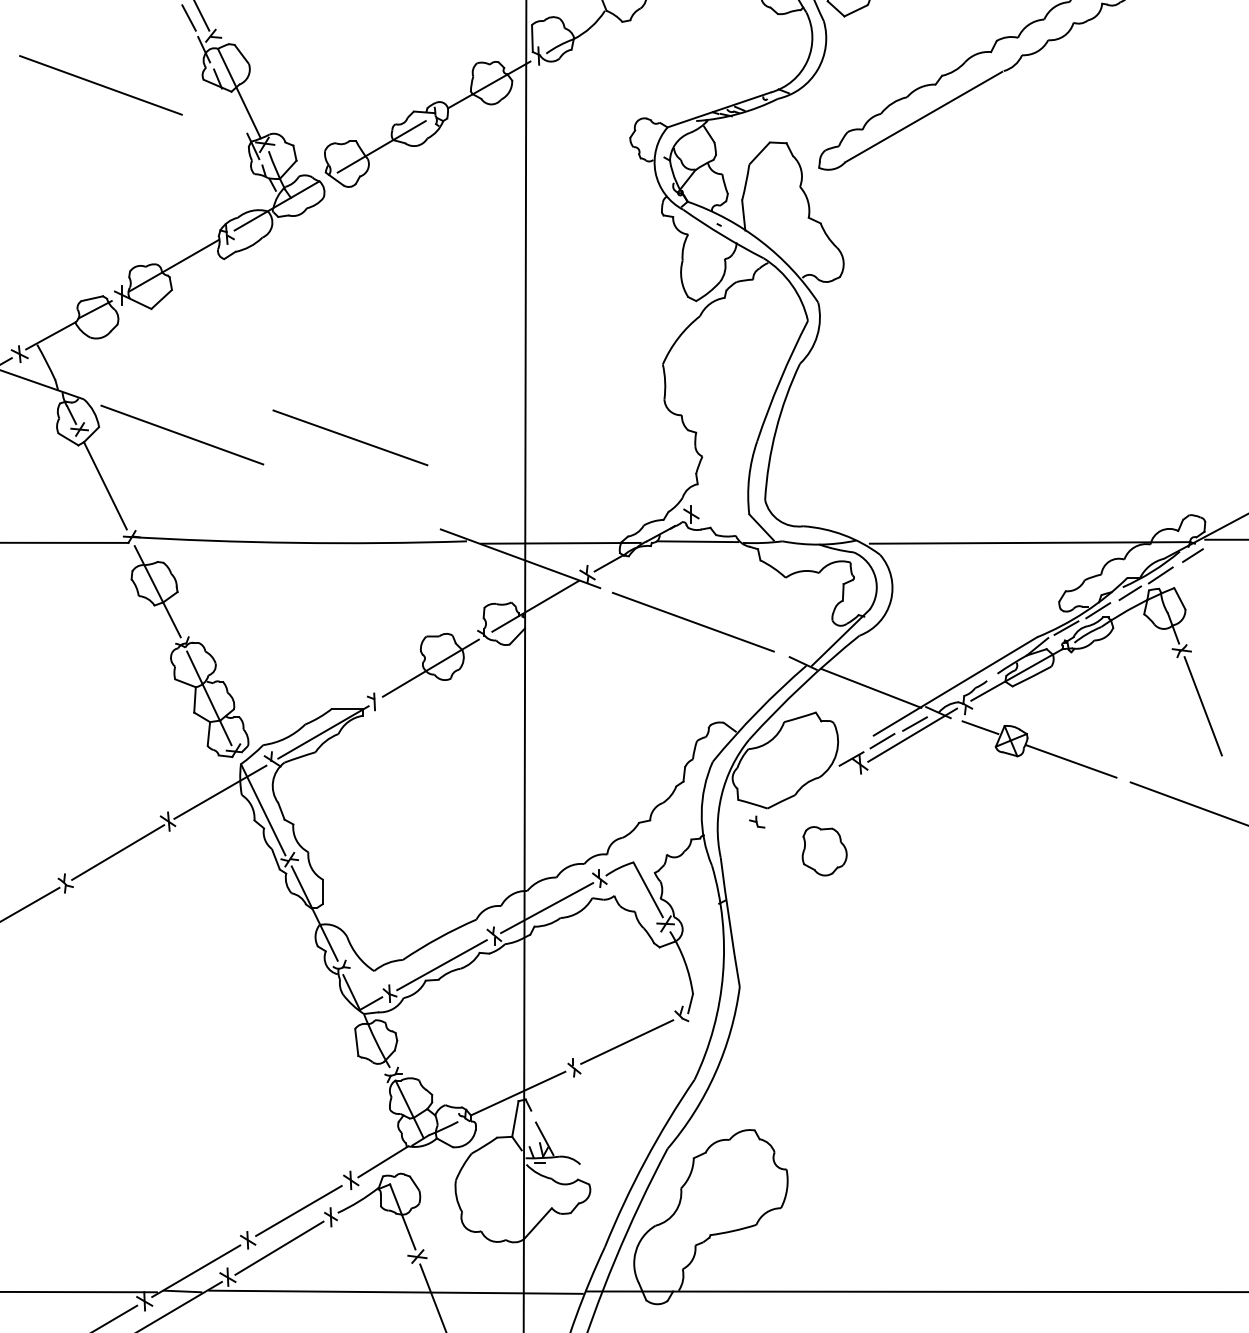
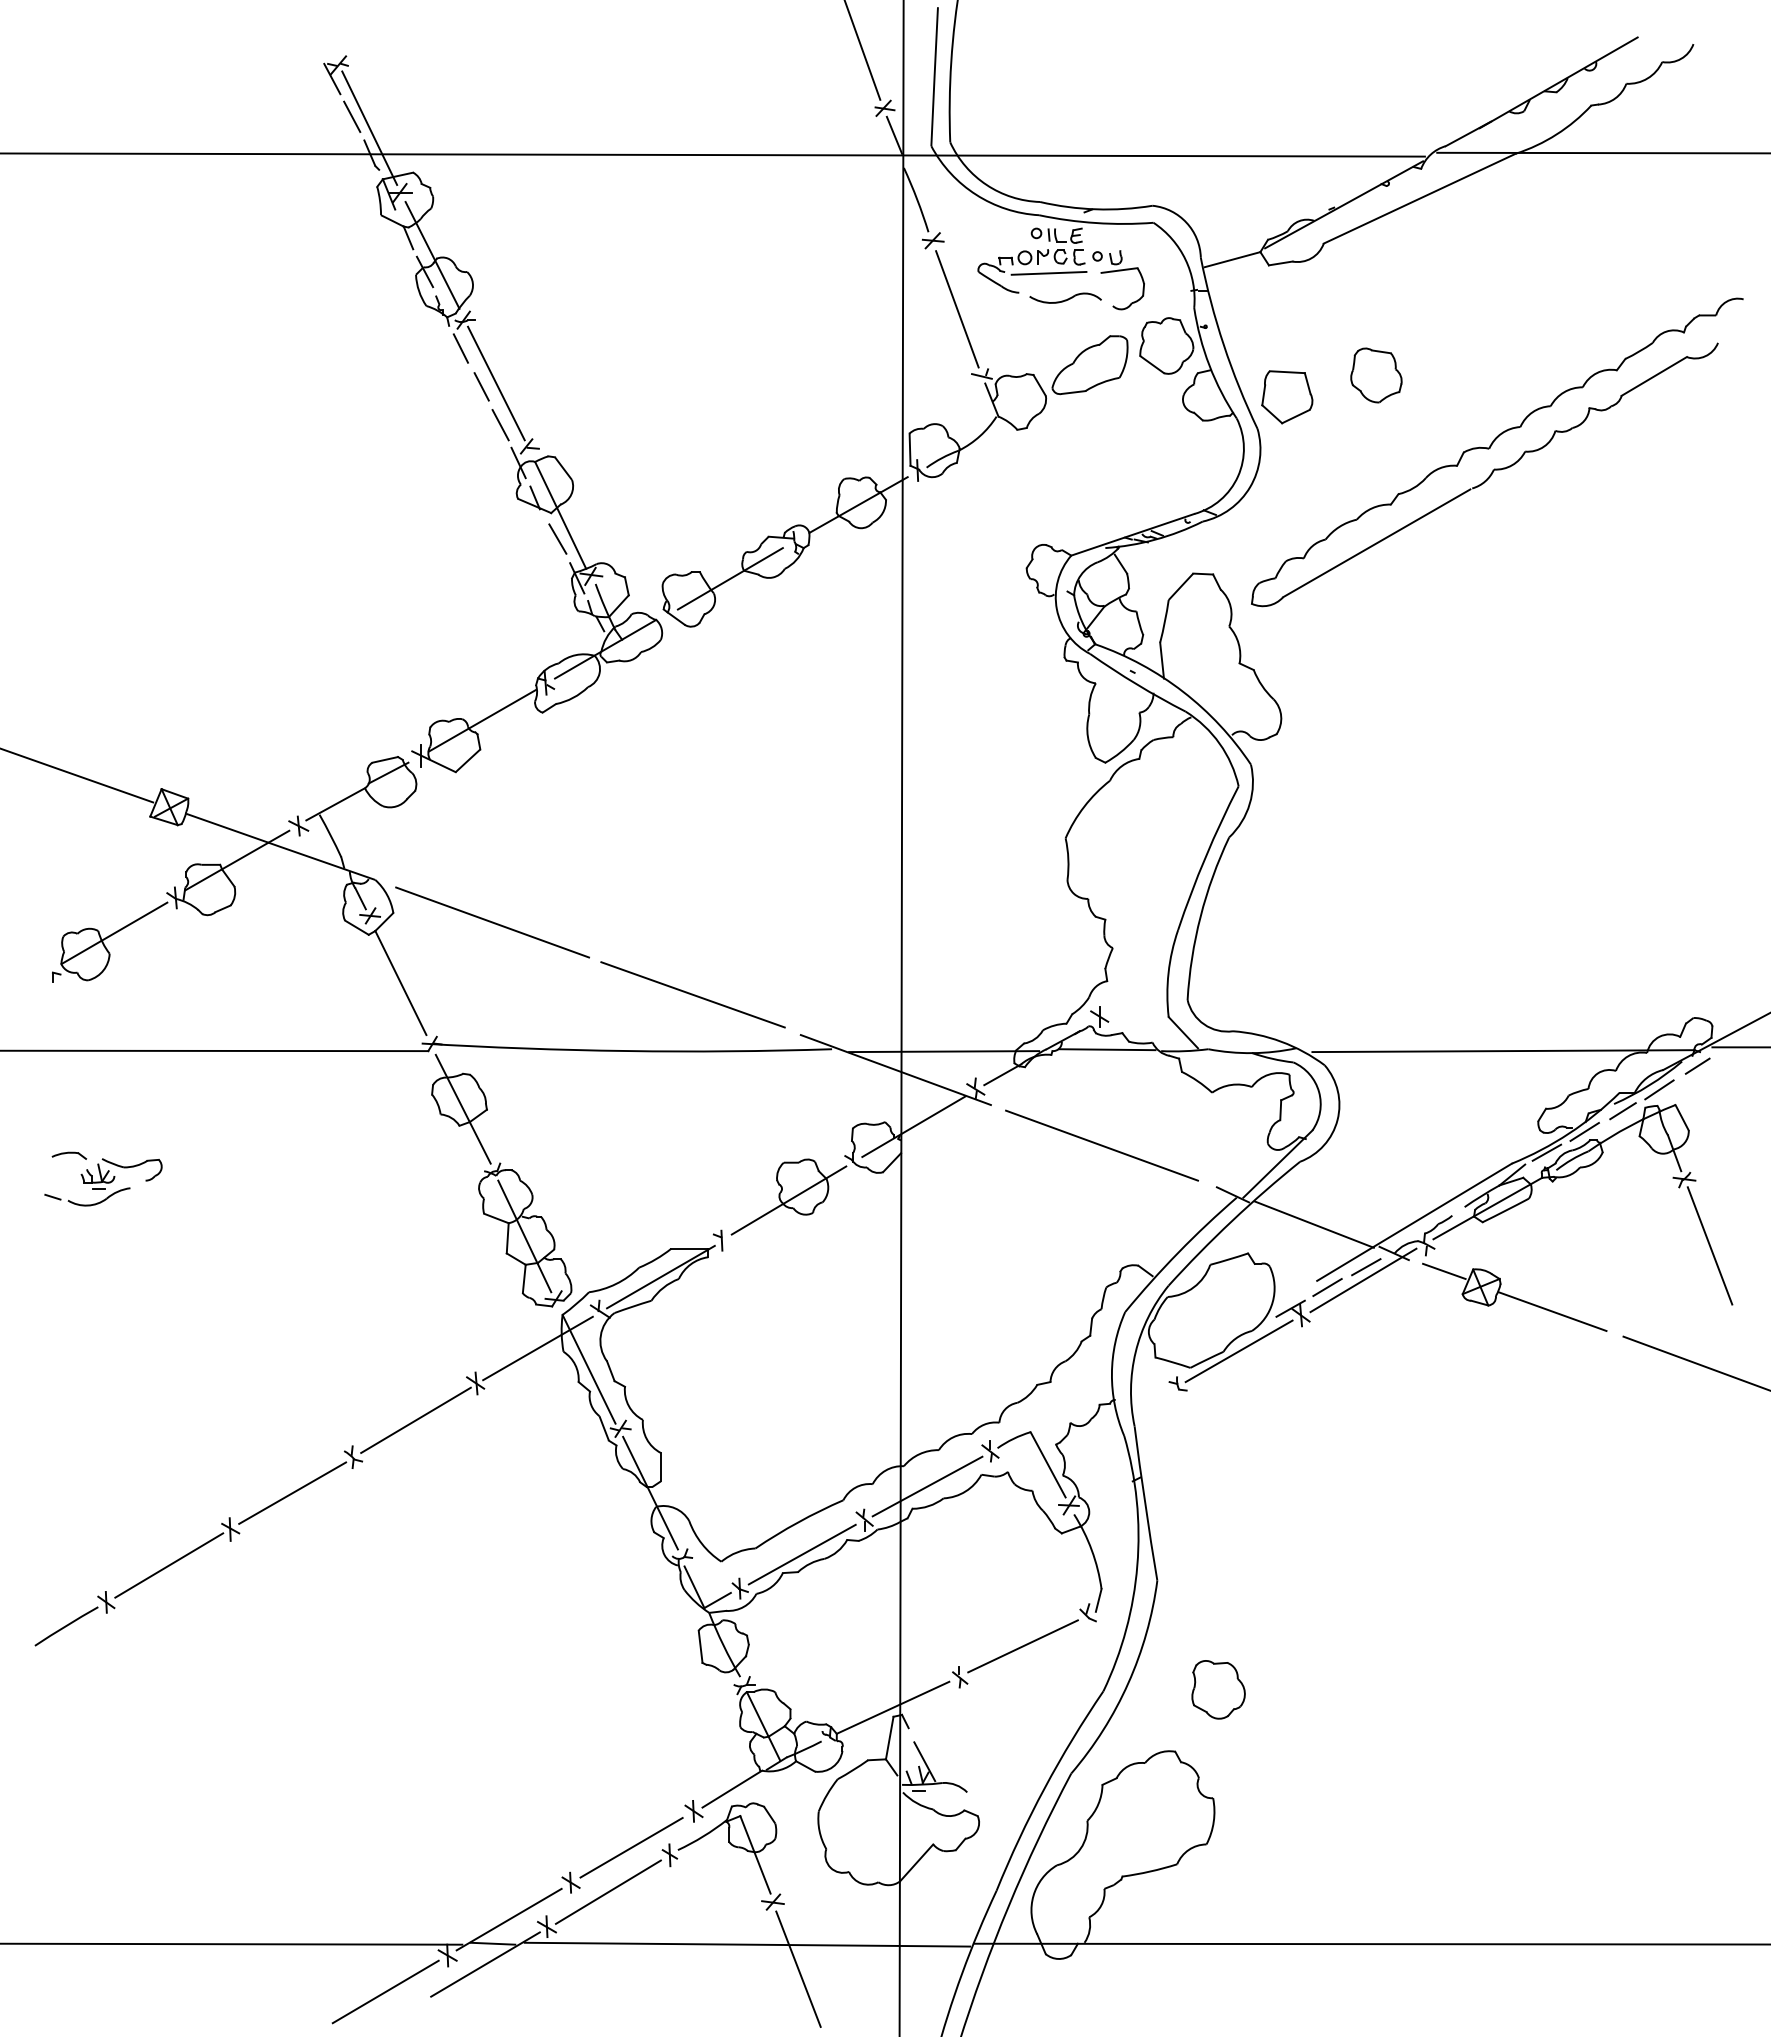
line: (100, 85) -> (395, 505), removed
line: (236, 113) -> (557, 538), added
line: (349, 437) -> (692, 994), moved
line: (807, 794) -> (1238, 1351), added
part: (824, 851) -> (1218, 1689), moved

